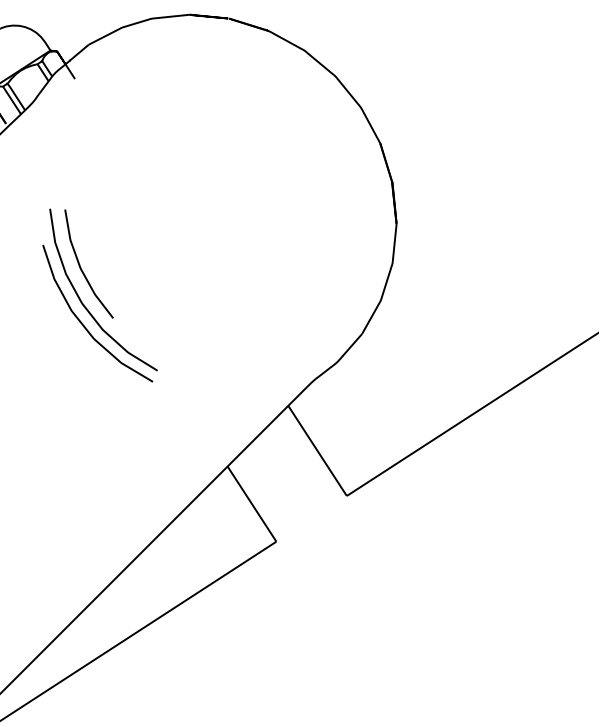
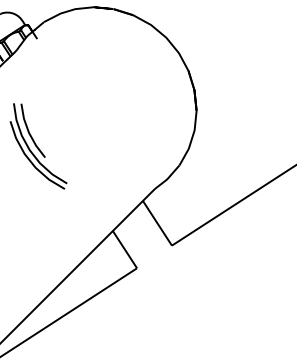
part: (99, 295) -> (38, 146), moved

